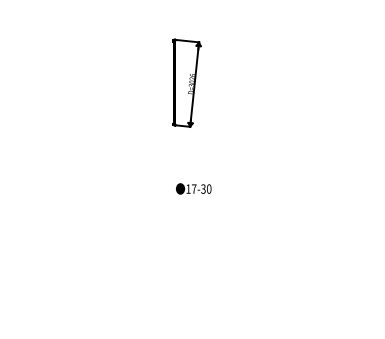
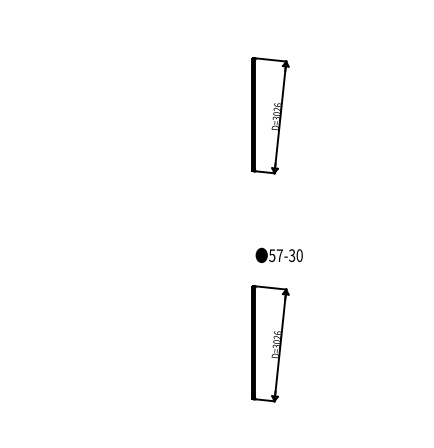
text: (188, 188) -> (272, 254), 17-30 -> 57-30
part: (186, 255) -> (269, 343), added

